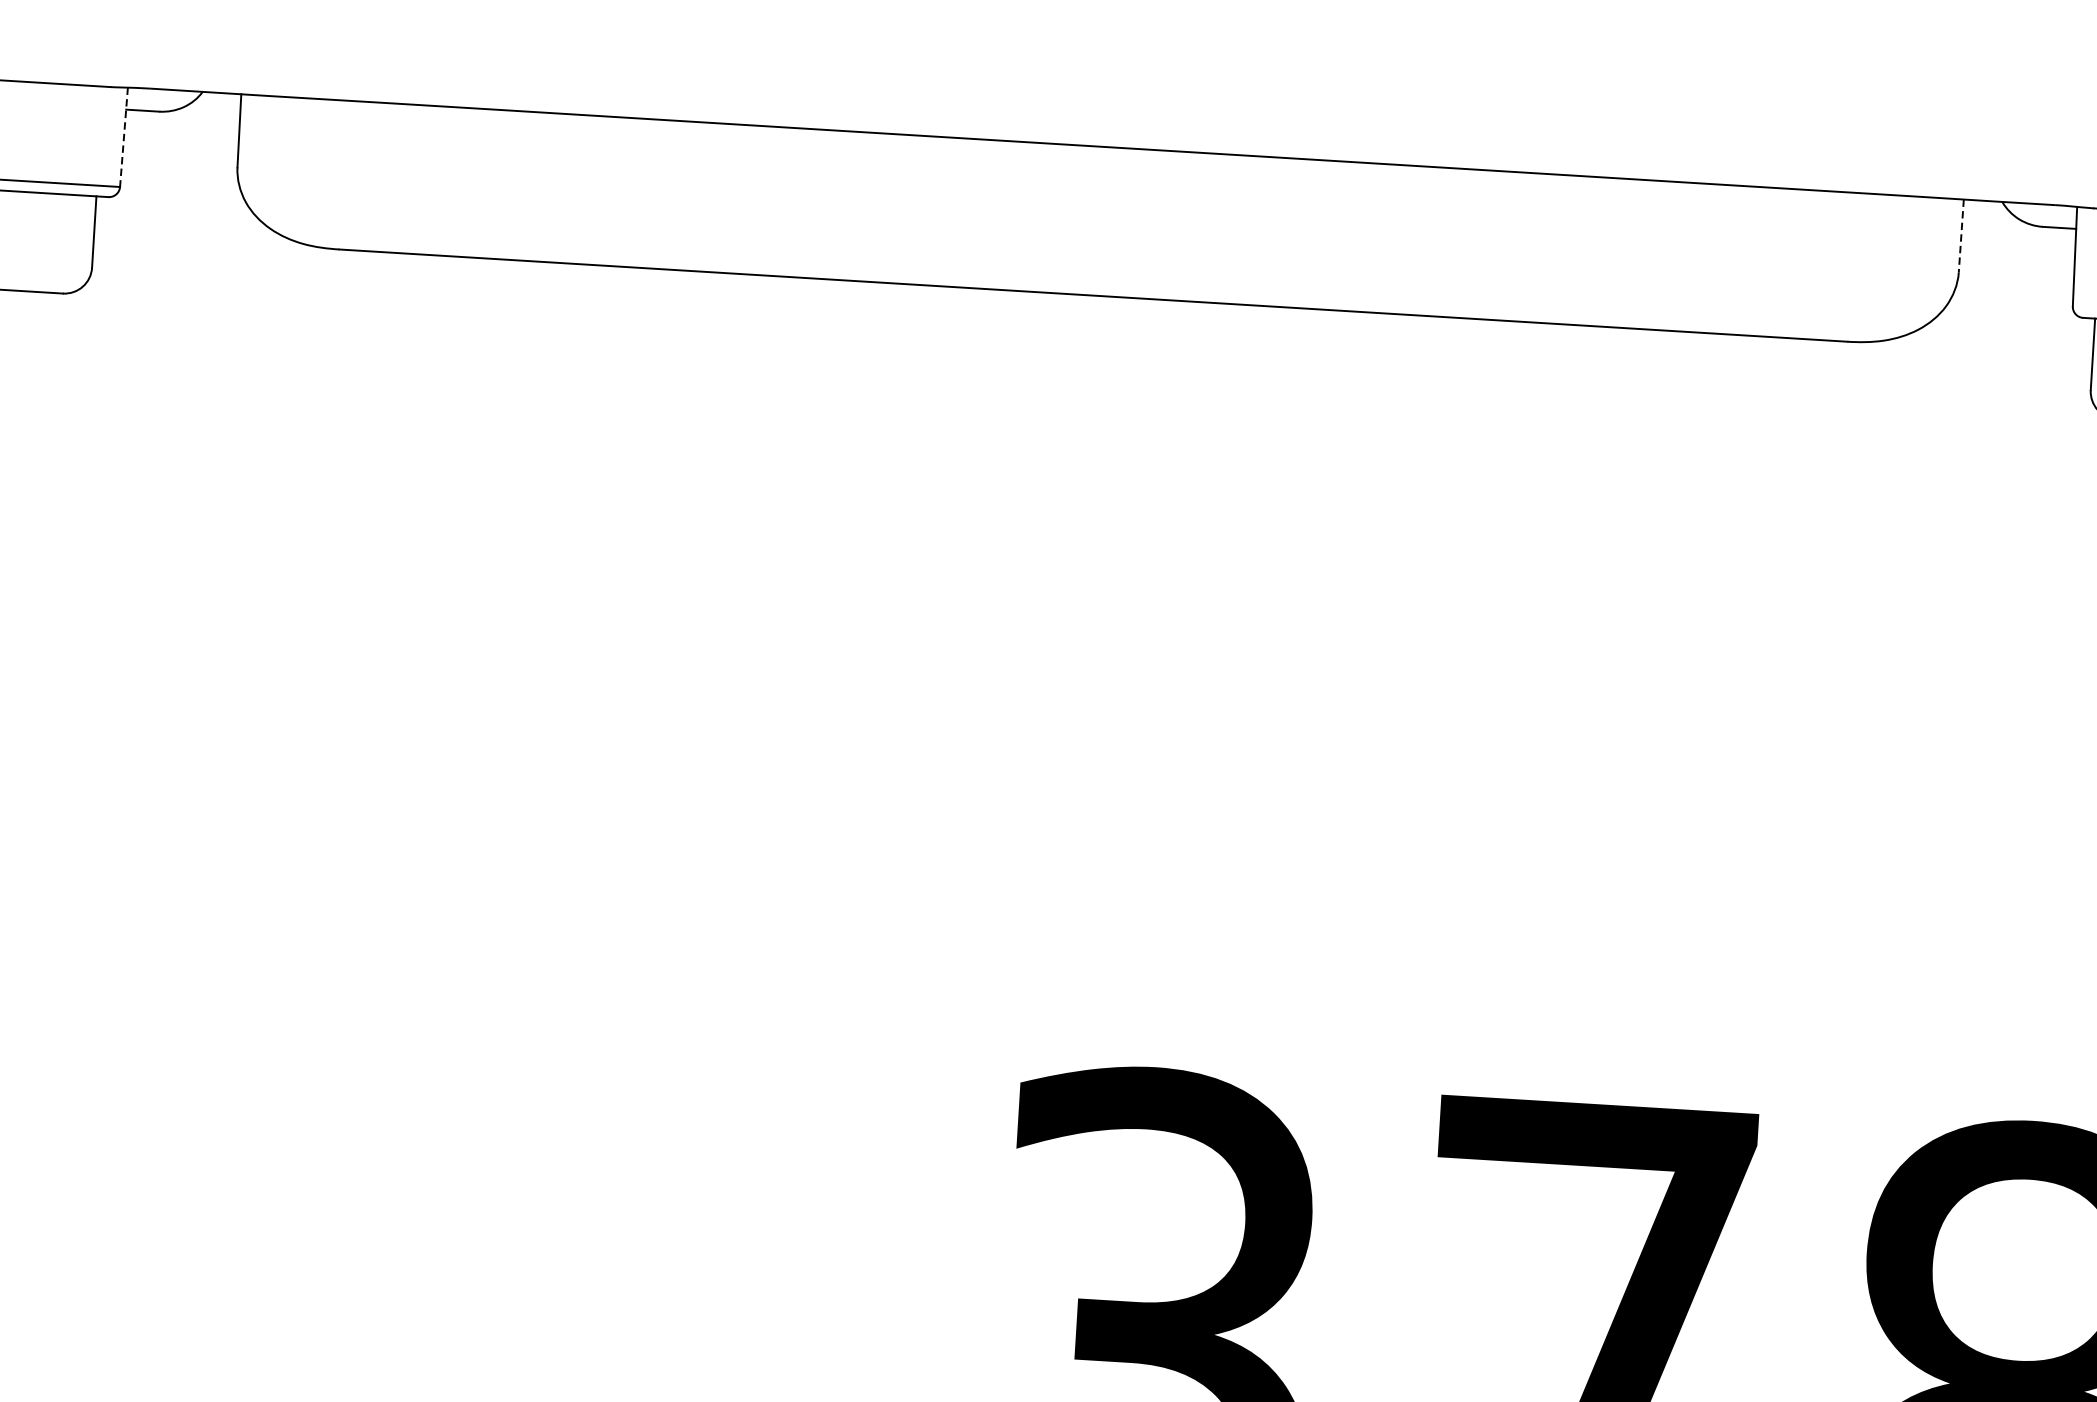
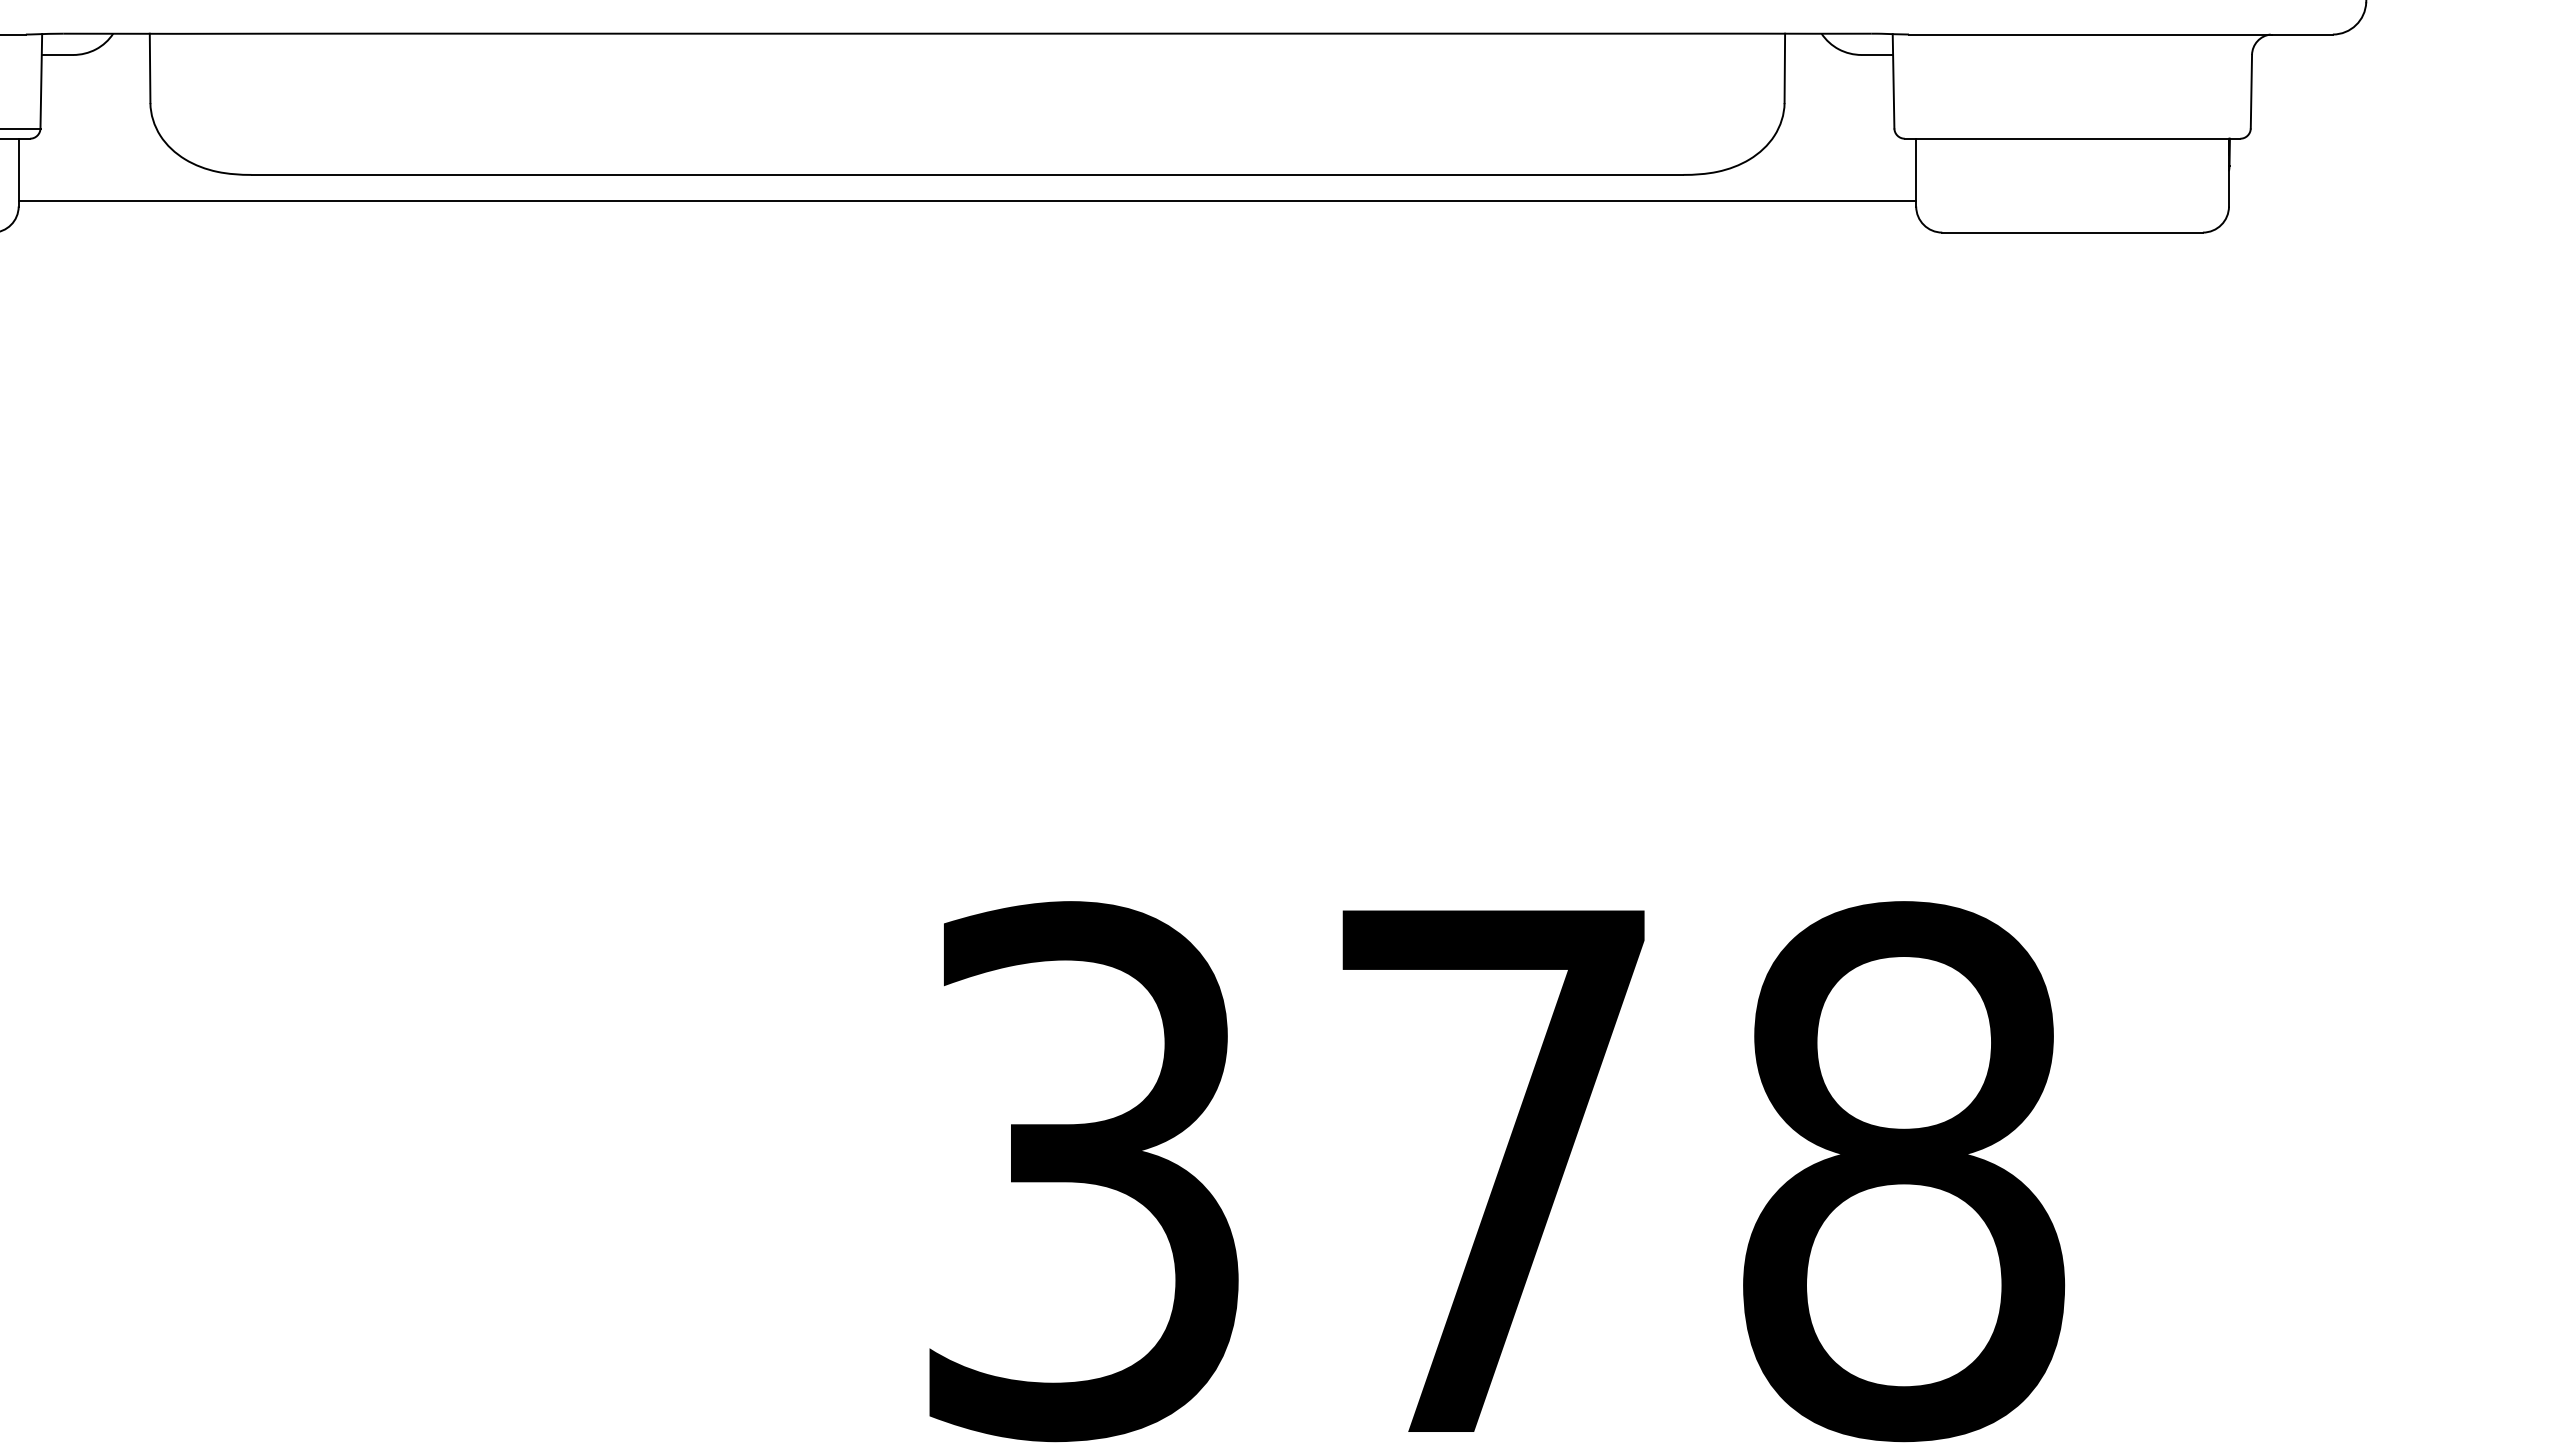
line: (124, 137) -> (41, 81), dashed -> solid
line: (1960, 236) -> (1784, 68), dashed -> solid
line: (1091, 323) -> (967, 201), added

